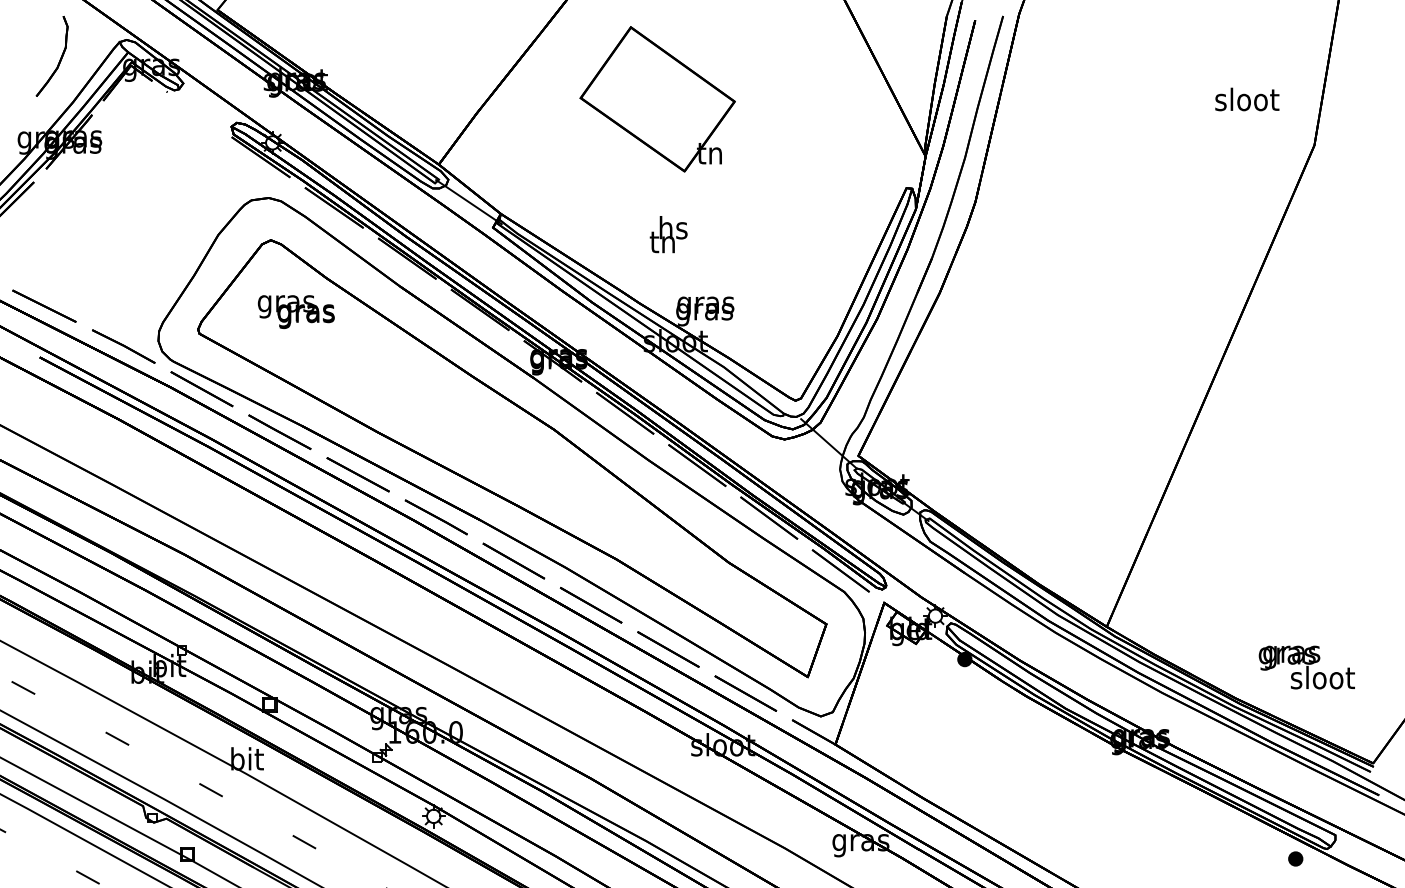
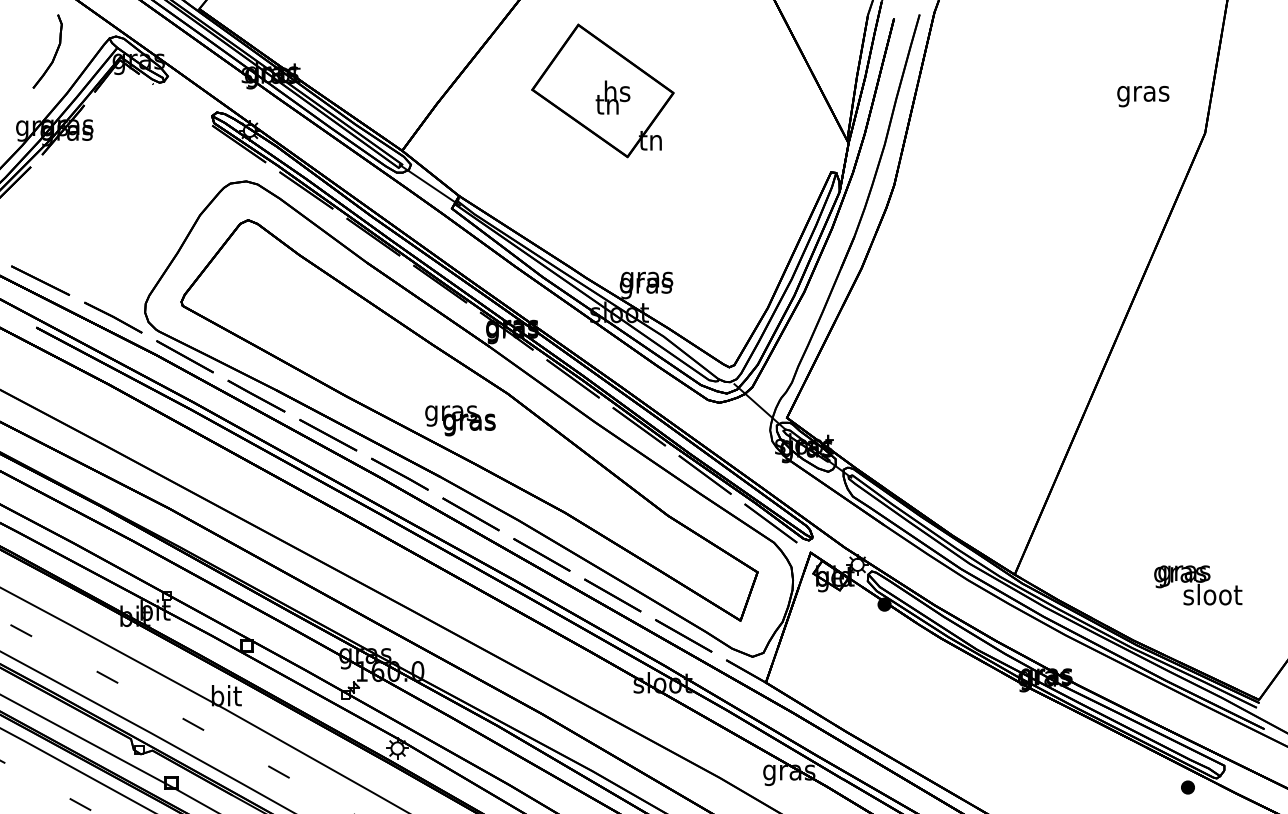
text: (1247, 102) -> (1143, 93), sloot -> gras
text: (668, 234) -> (612, 97), moved
text: (295, 312) -> (459, 421), moved
text: (1306, 667) -> (1197, 585), moved

